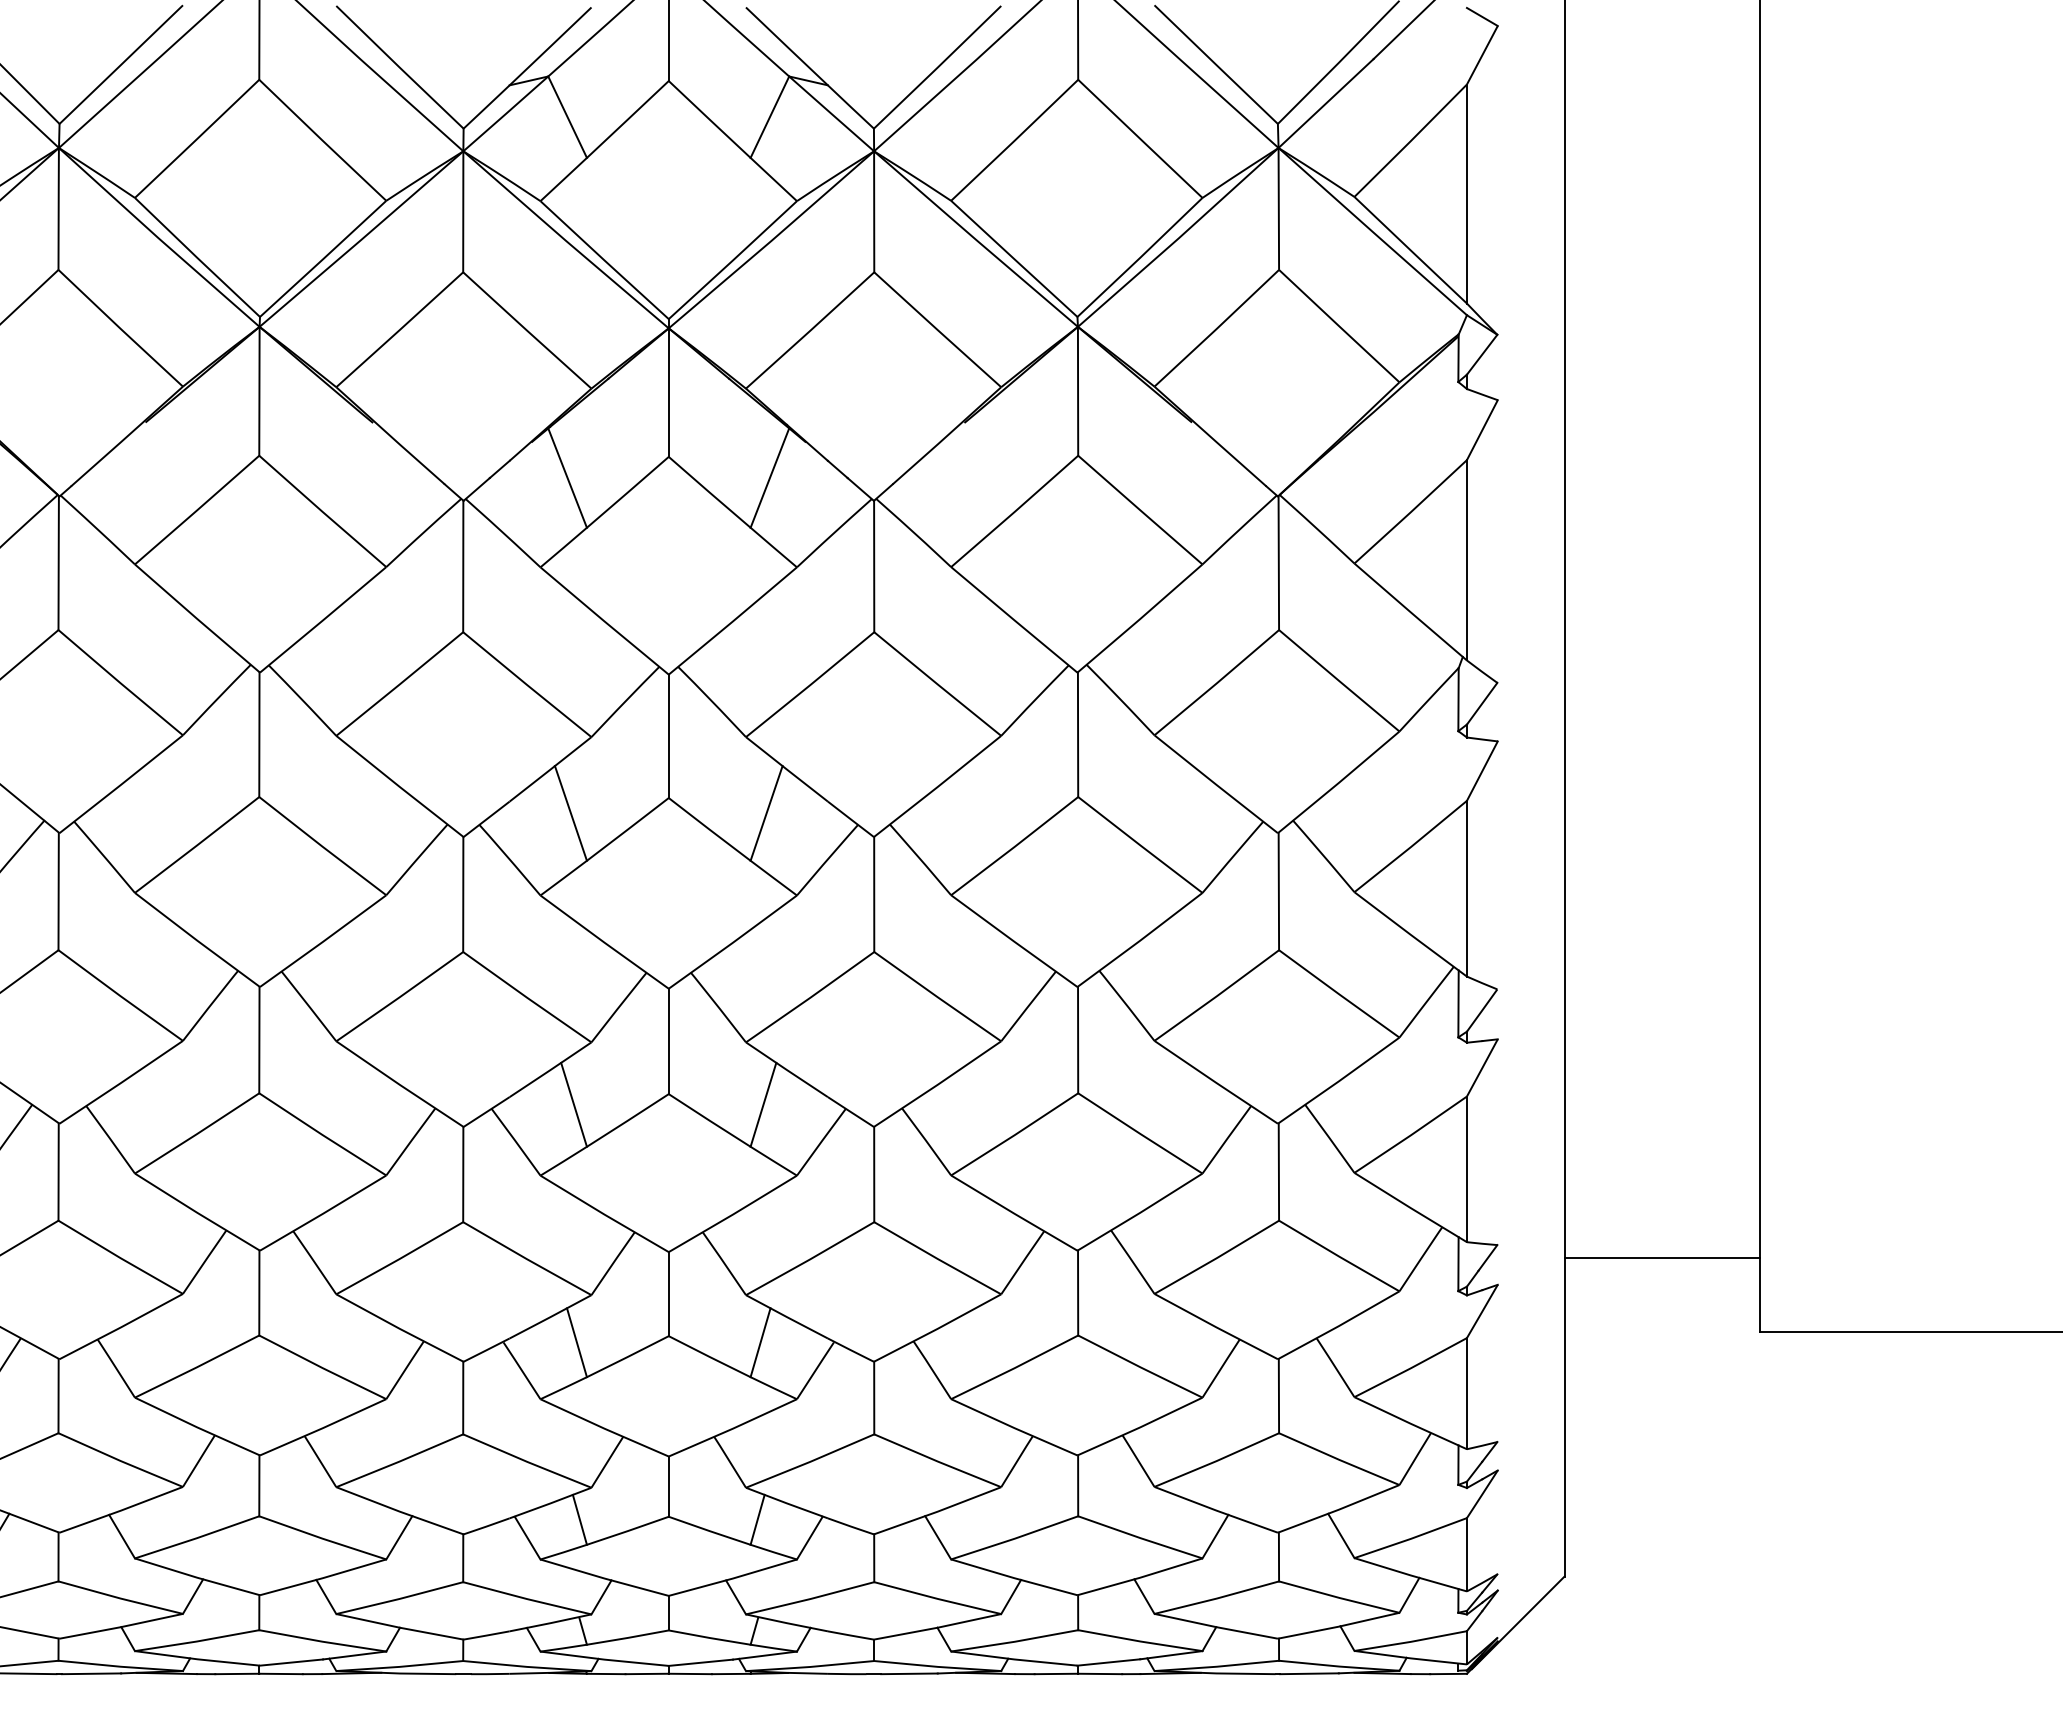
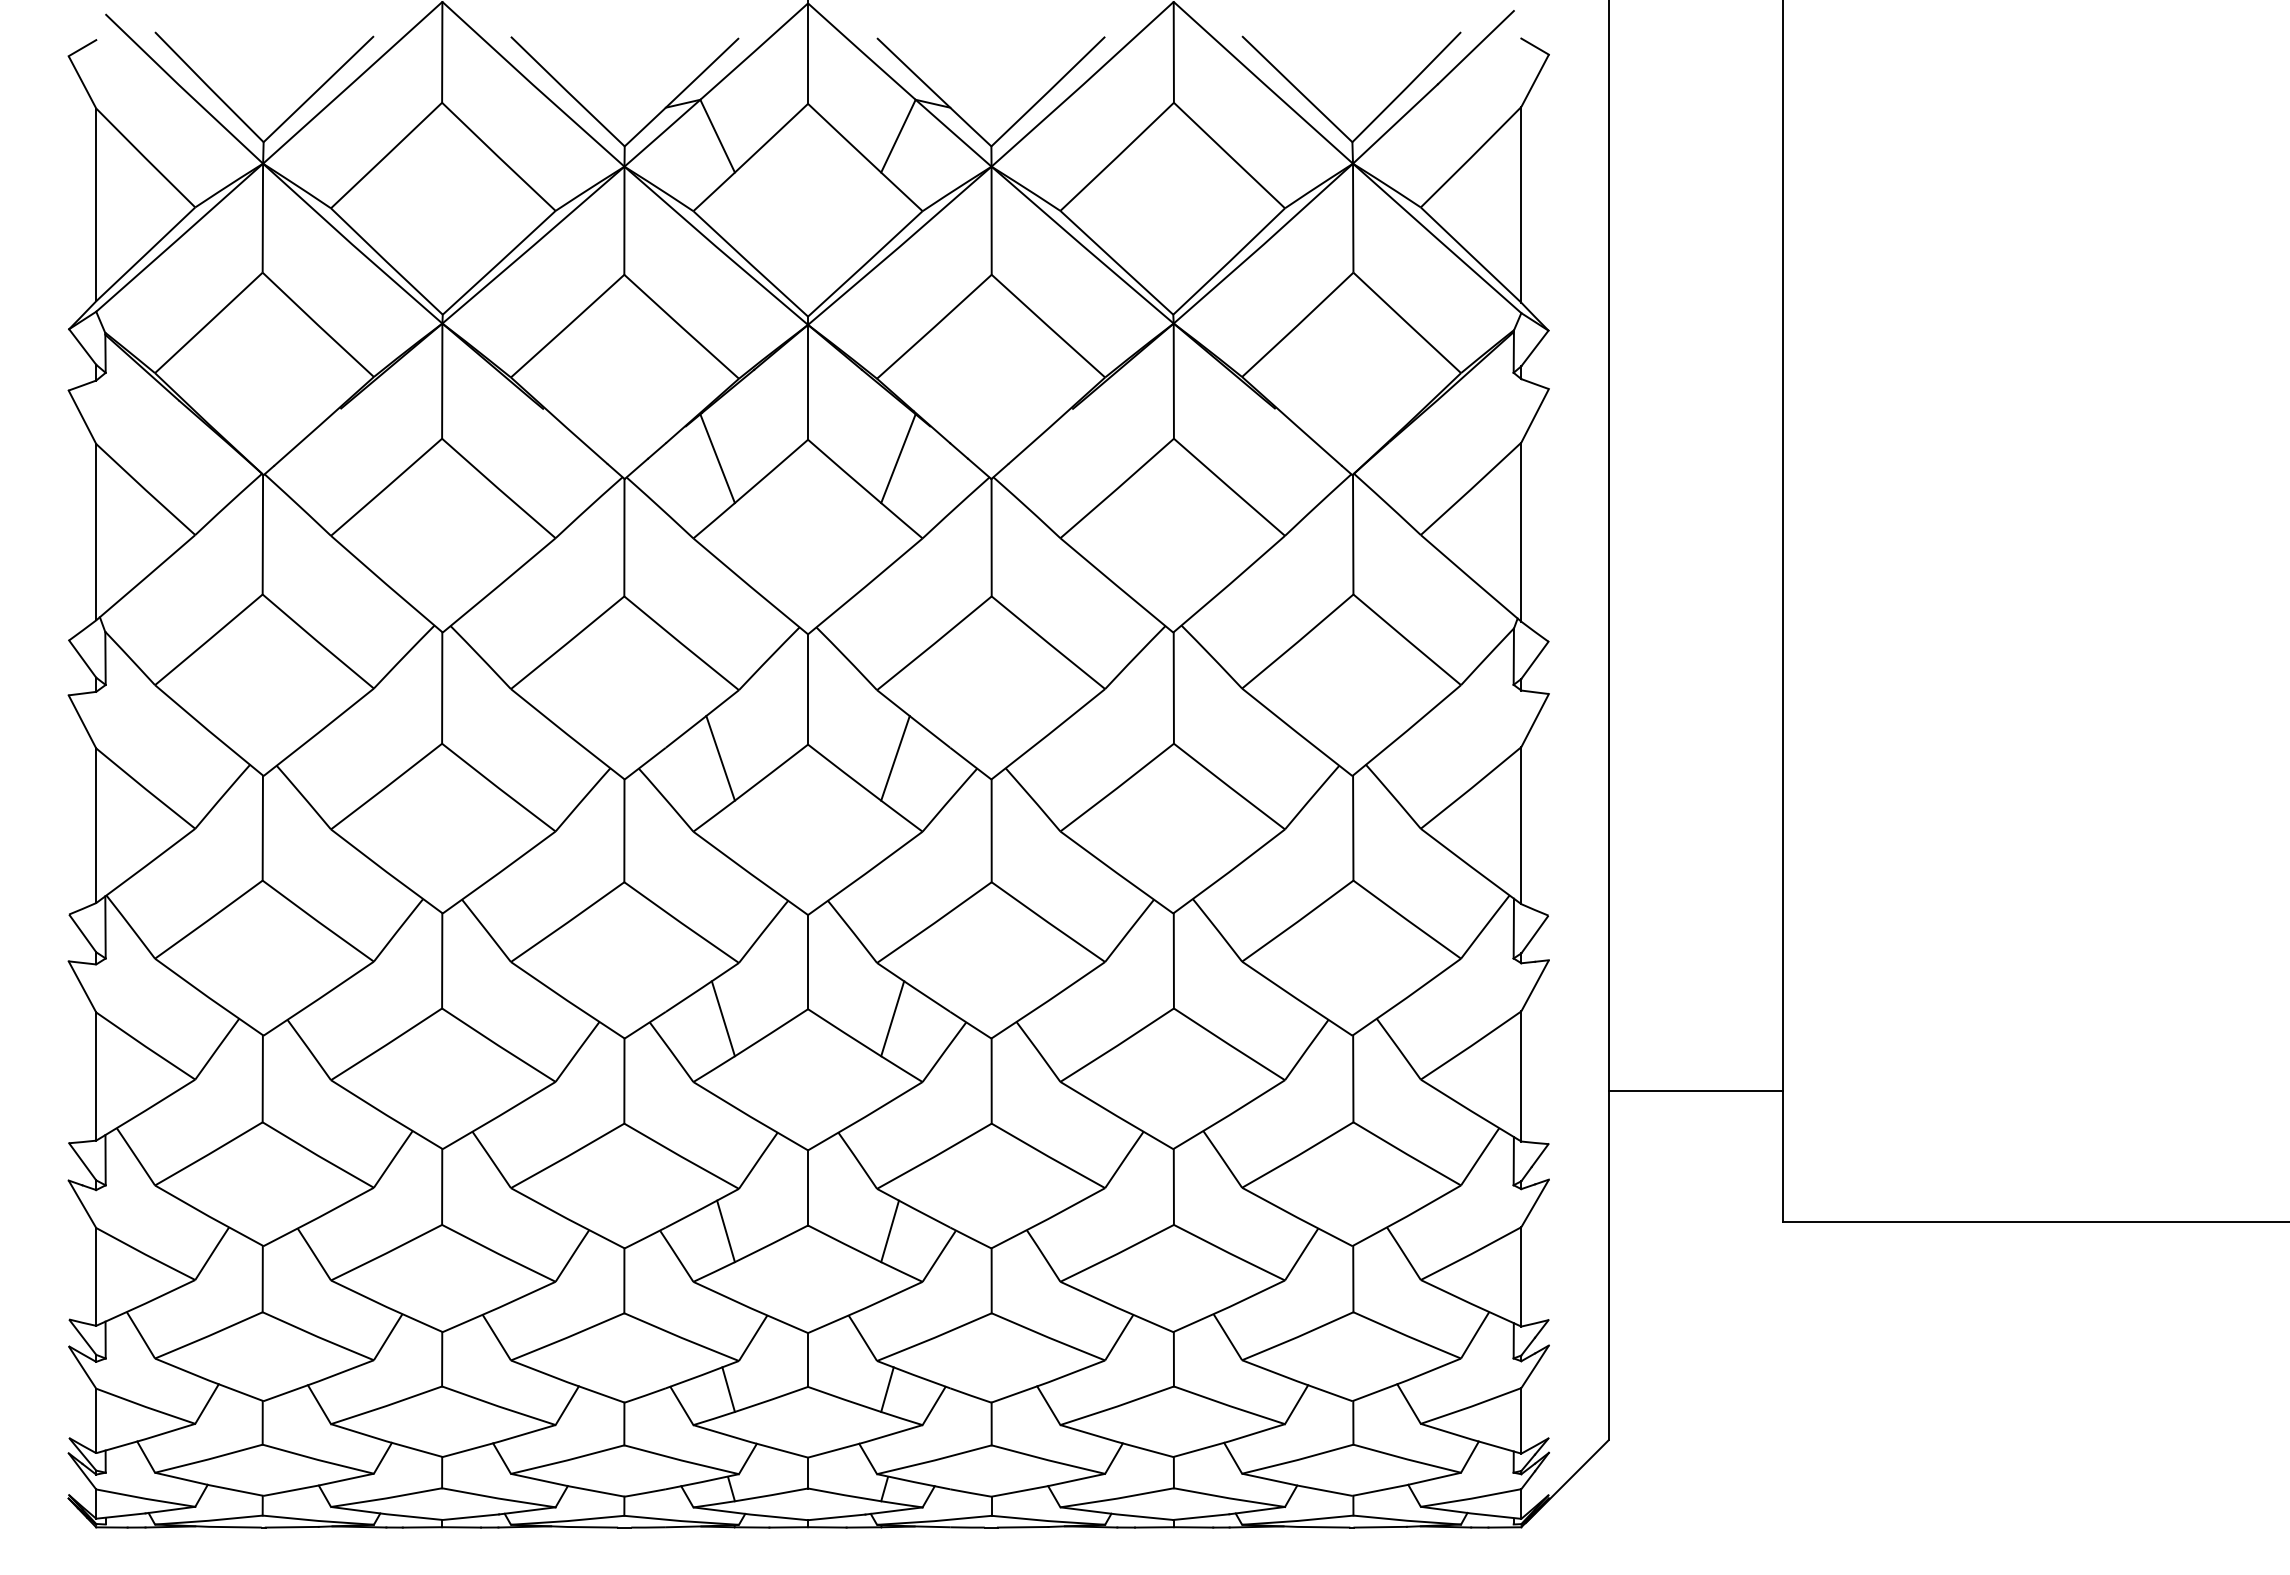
line: (1661, 1257) -> (1695, 1091), moved

